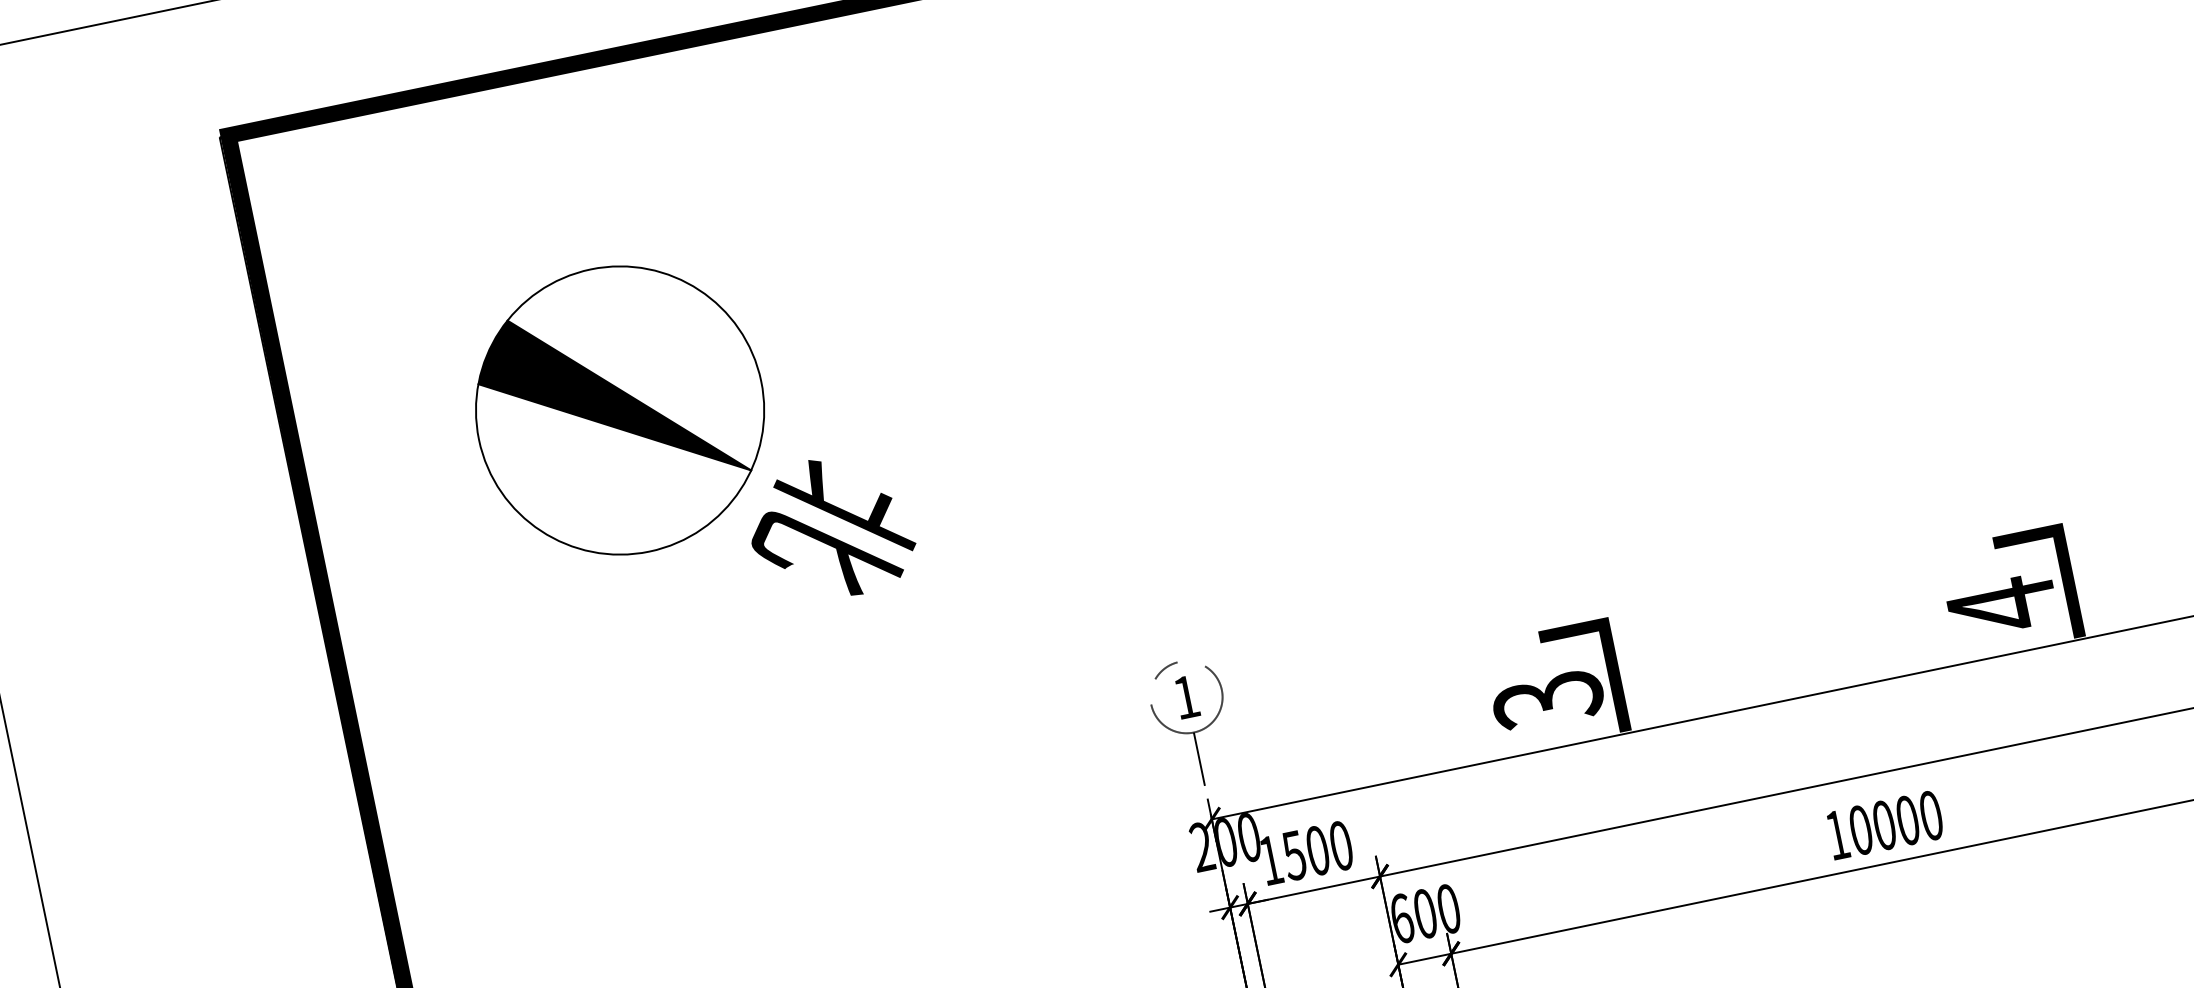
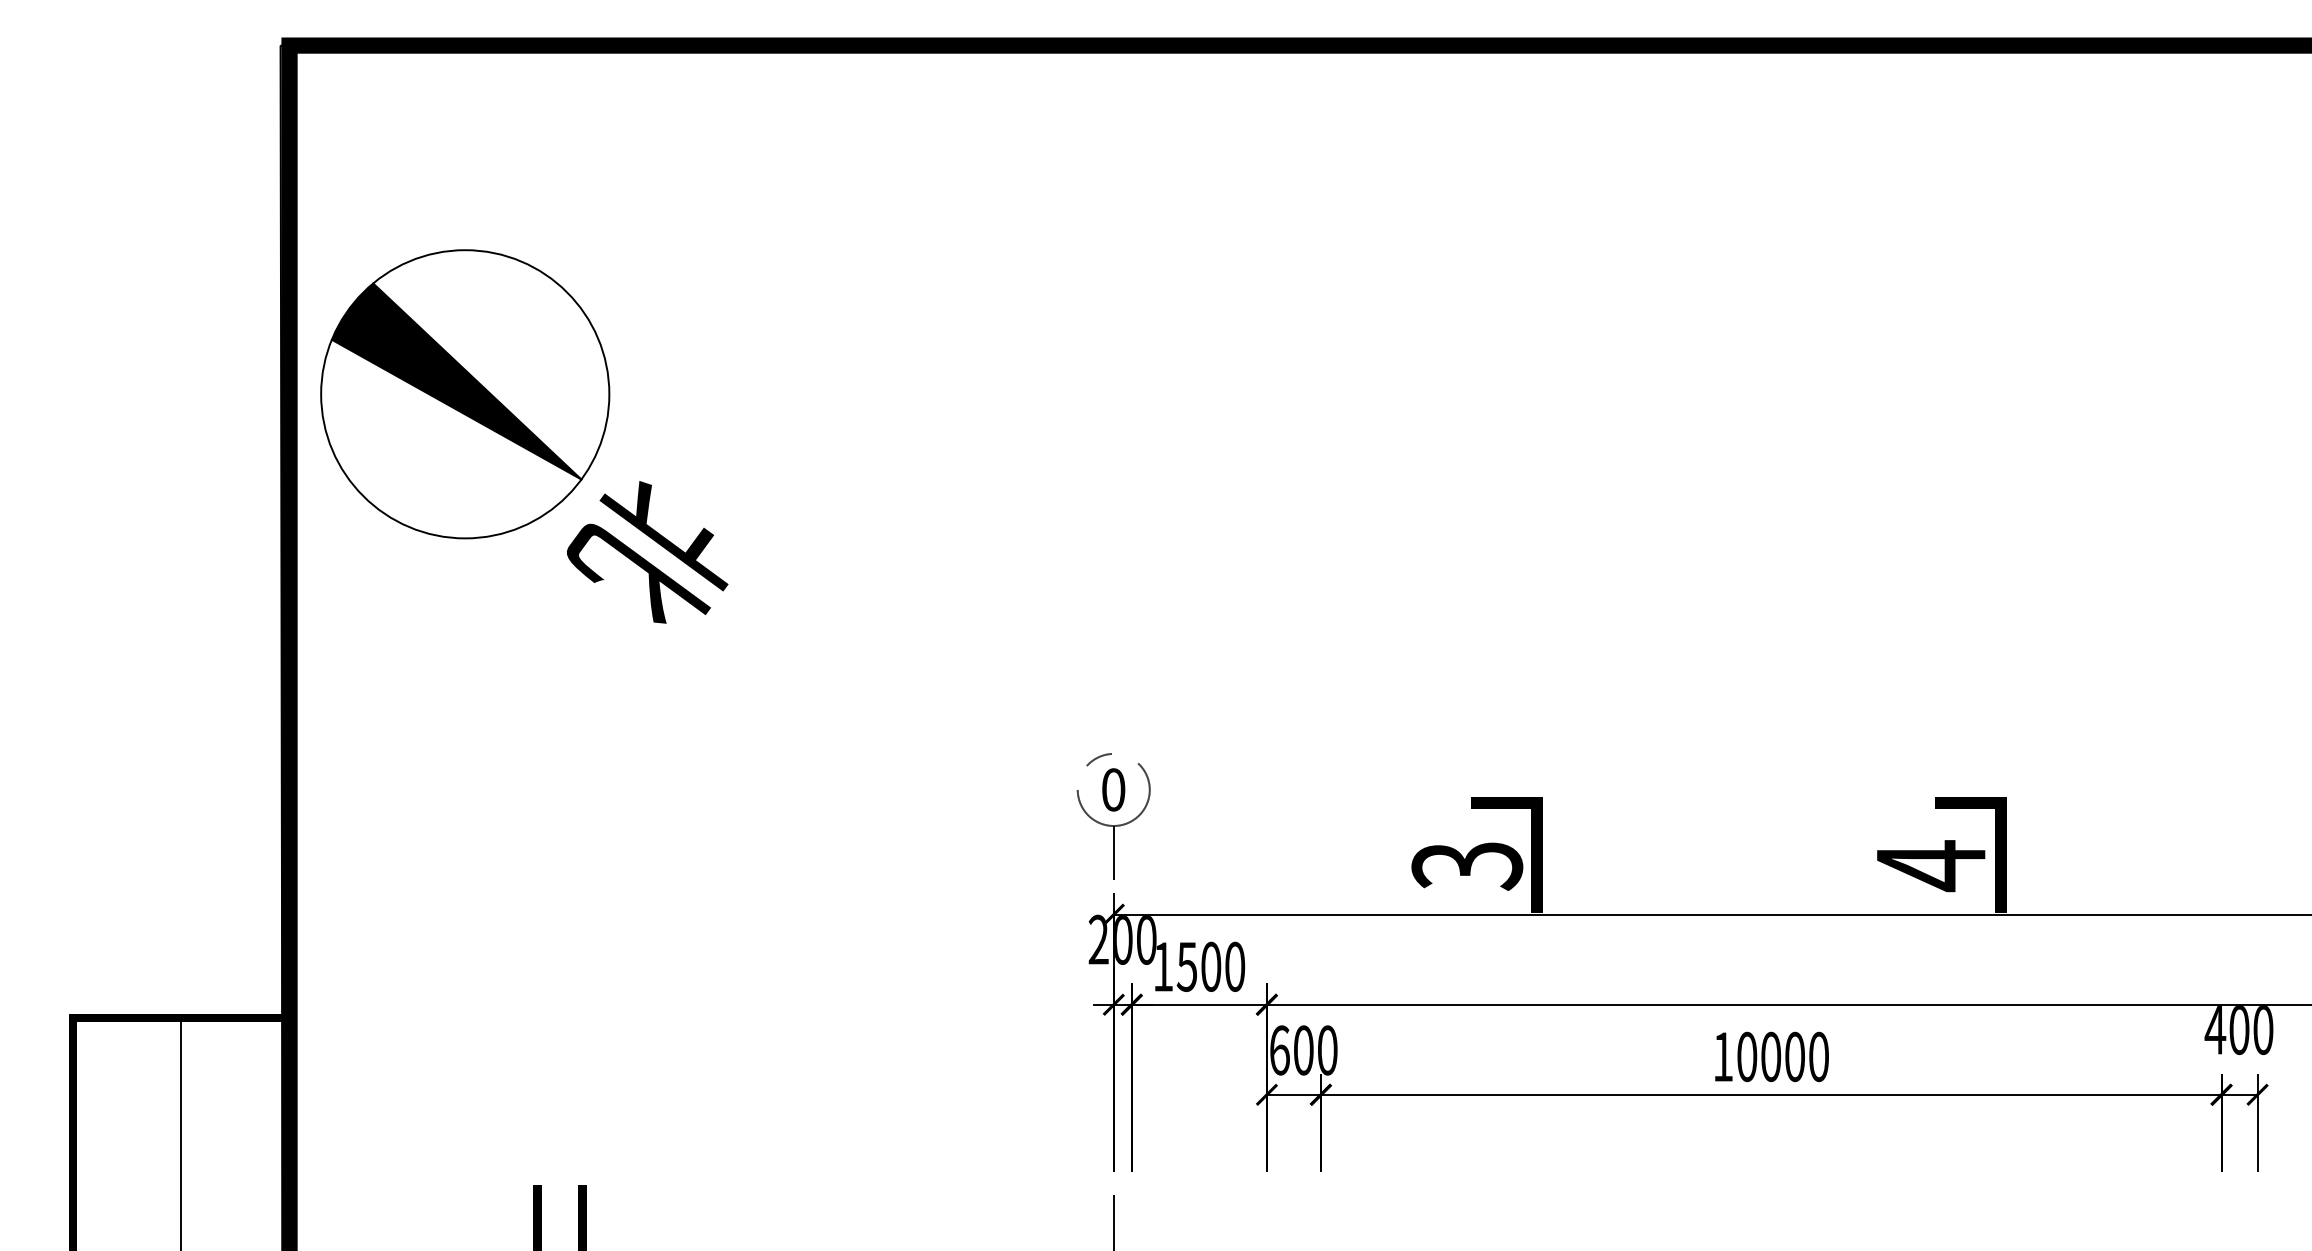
part: (686, 439) -> (524, 436), moved
text: (1186, 696) -> (1113, 789), 1 -> 0

